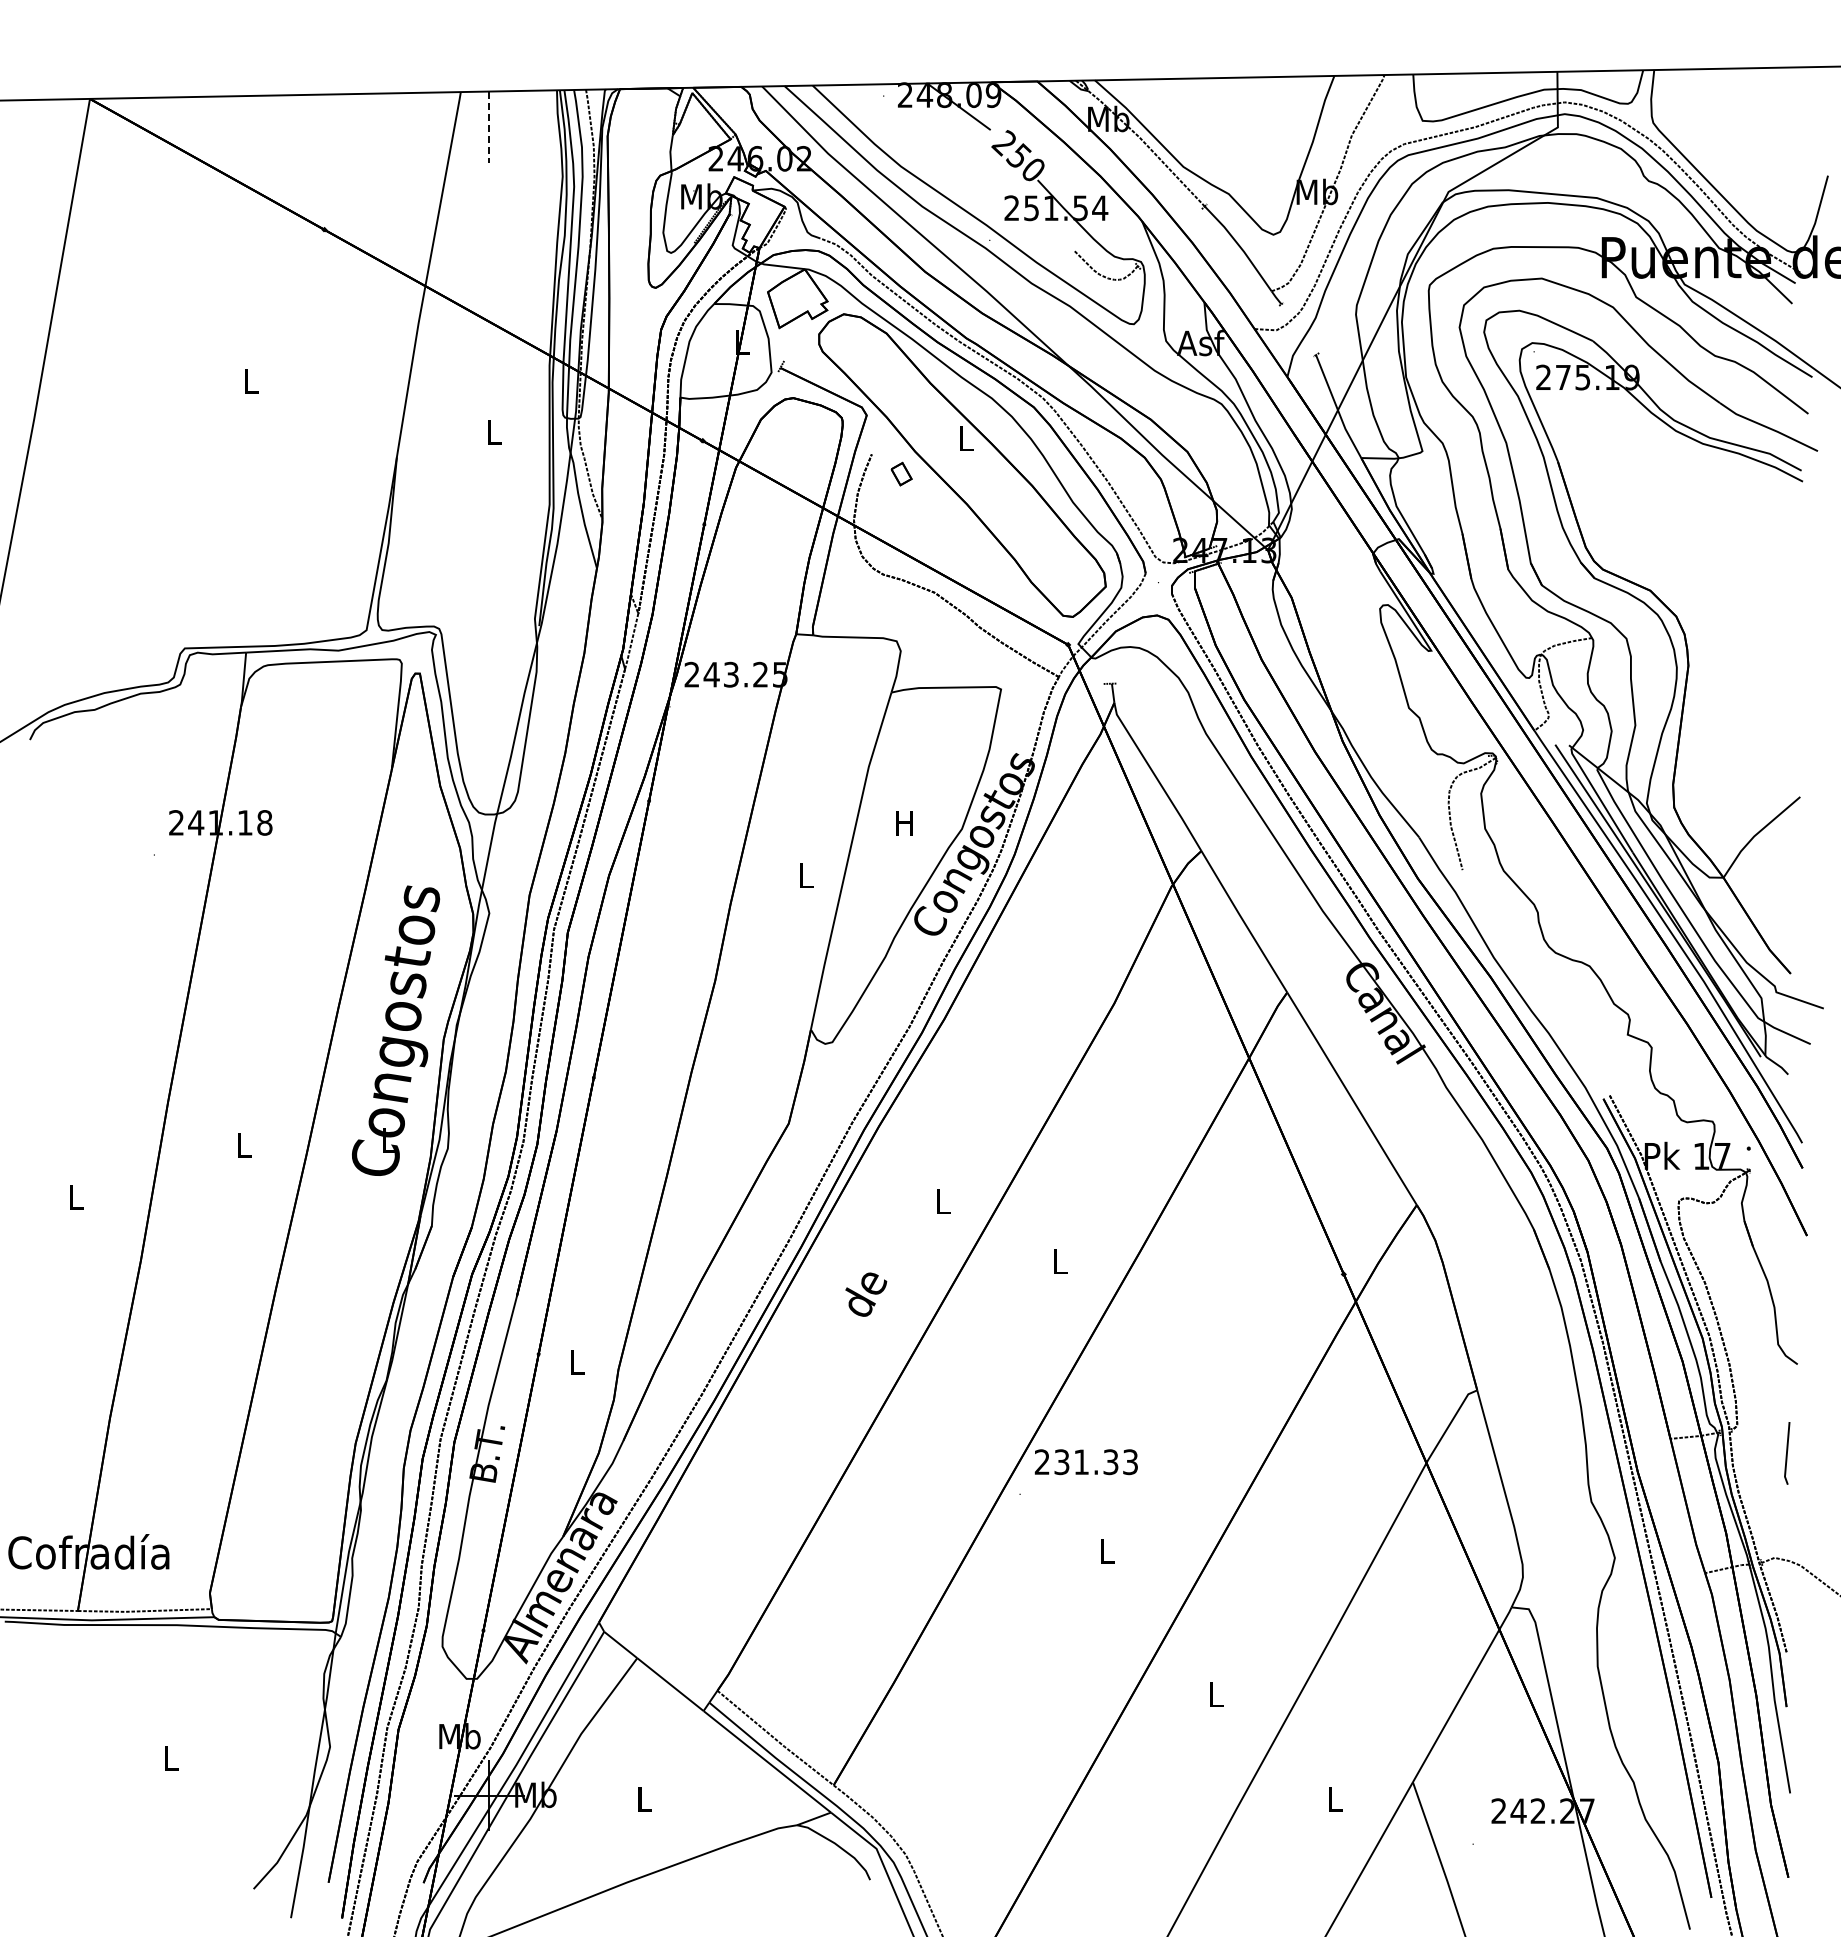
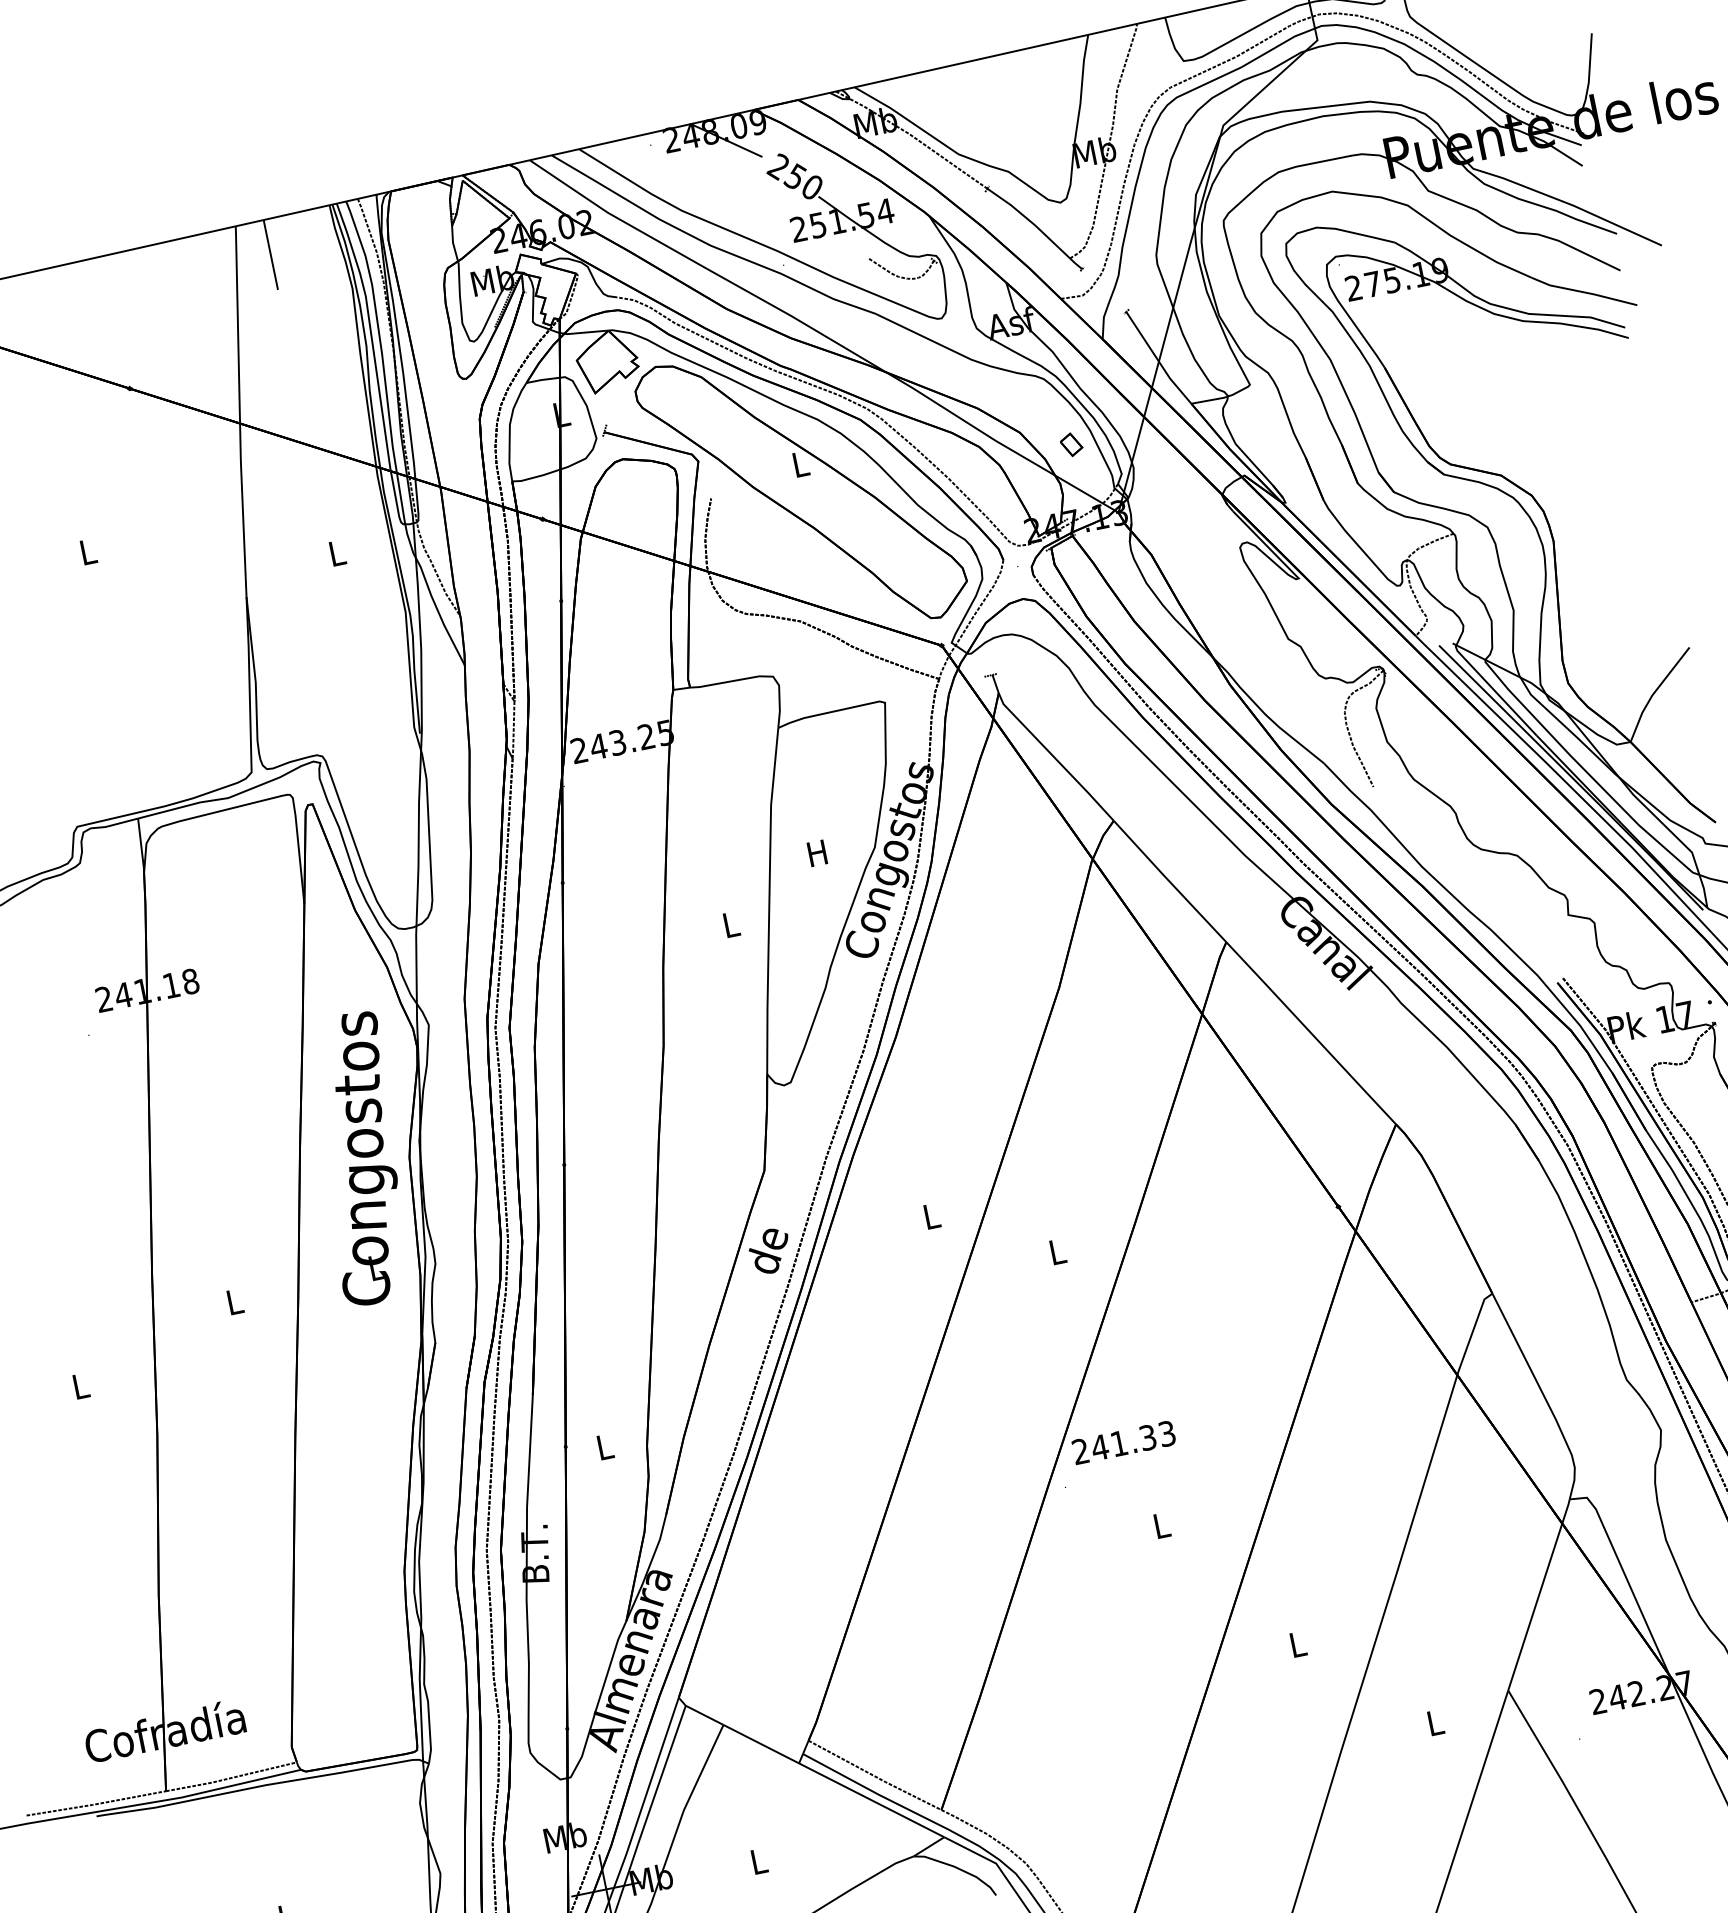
line: (489, 127) -> (270, 255), dashed -> solid
part: (901, 473) -> (1071, 444), moved
text: (866, 1294) -> (770, 1251), moved
text: (1061, 1462) -> (1099, 1447), 231.33 -> 241.33

